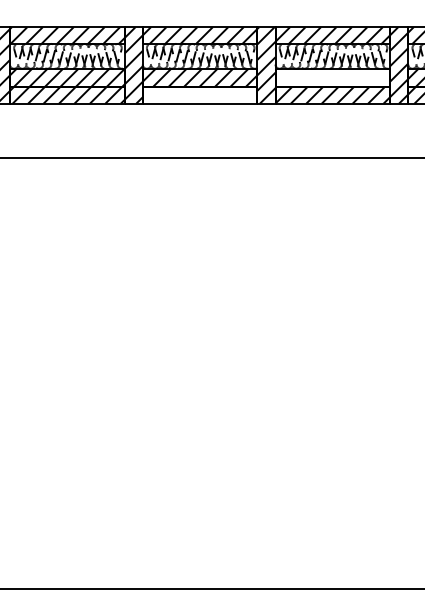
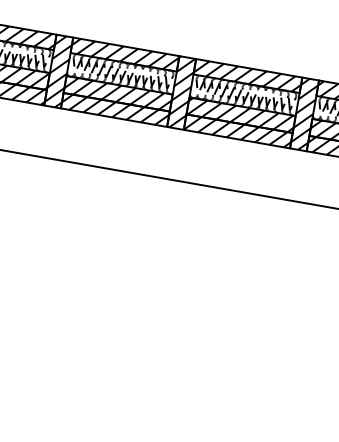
hatch: (332, 77) -> (240, 114), added
hatch: (199, 95) -> (114, 109), added

